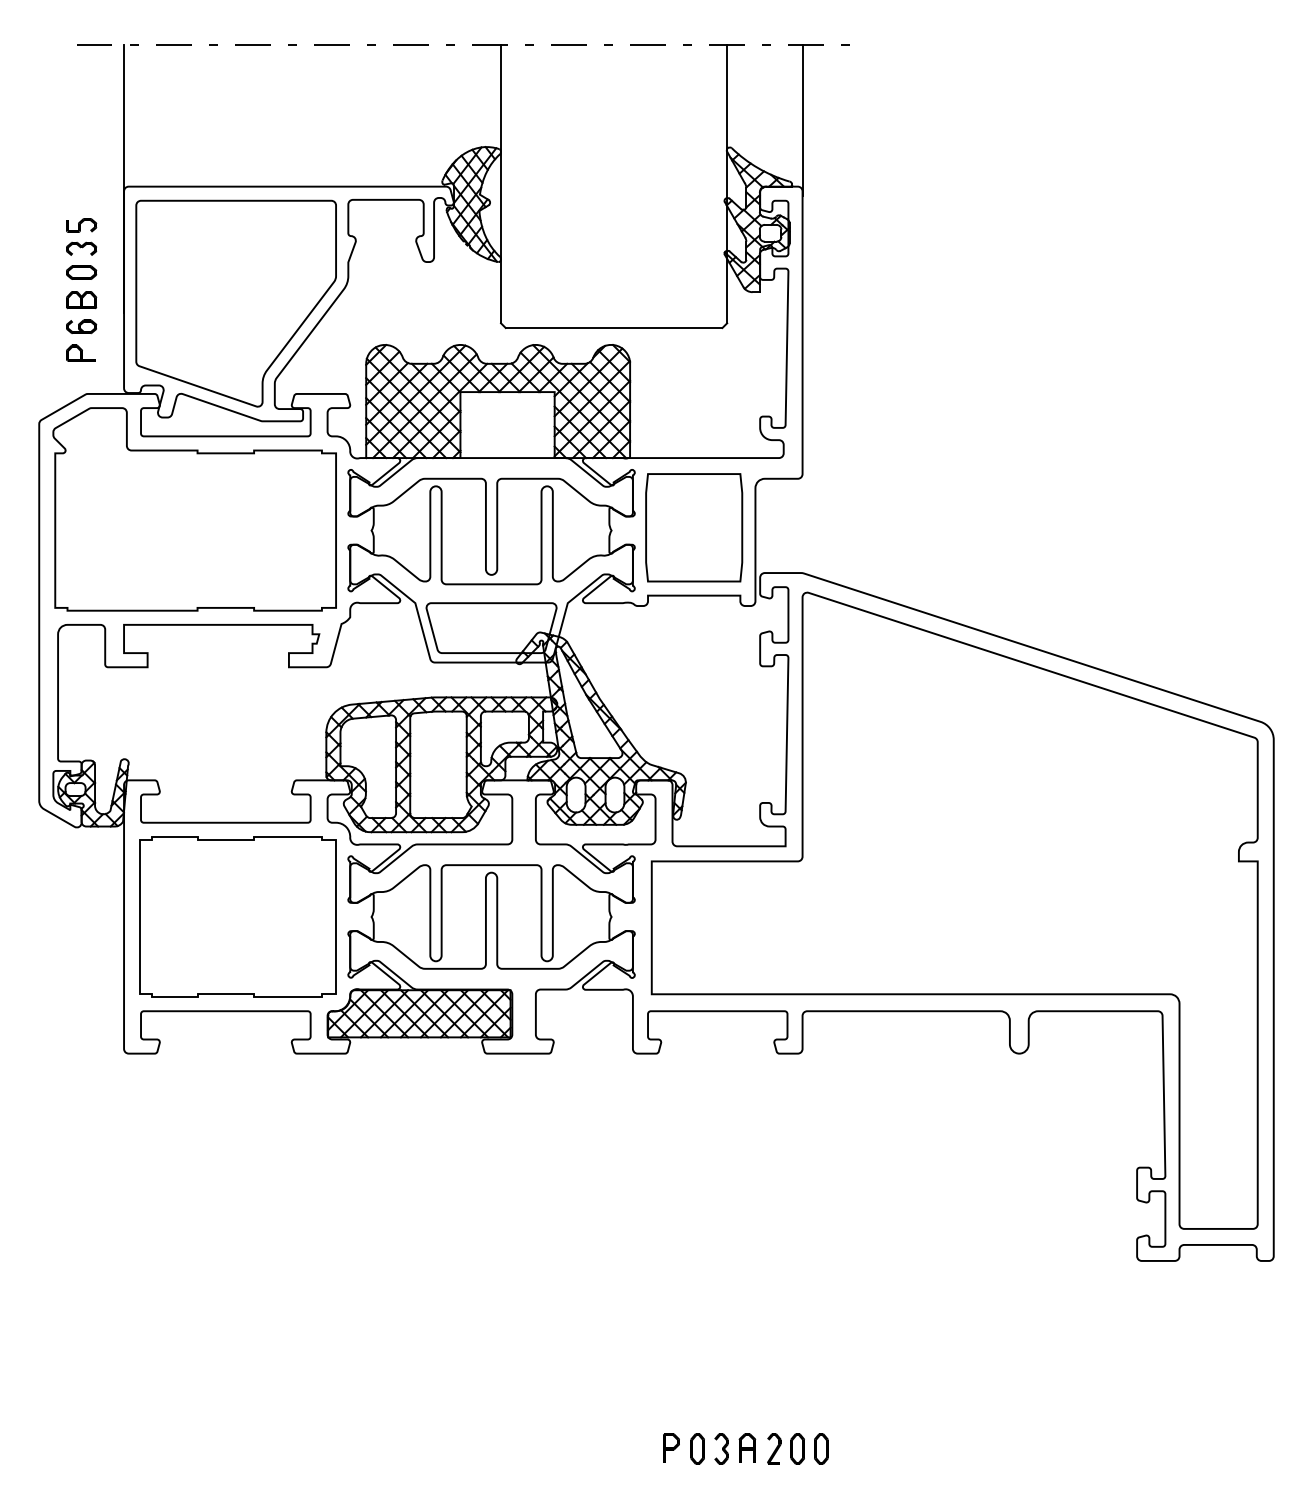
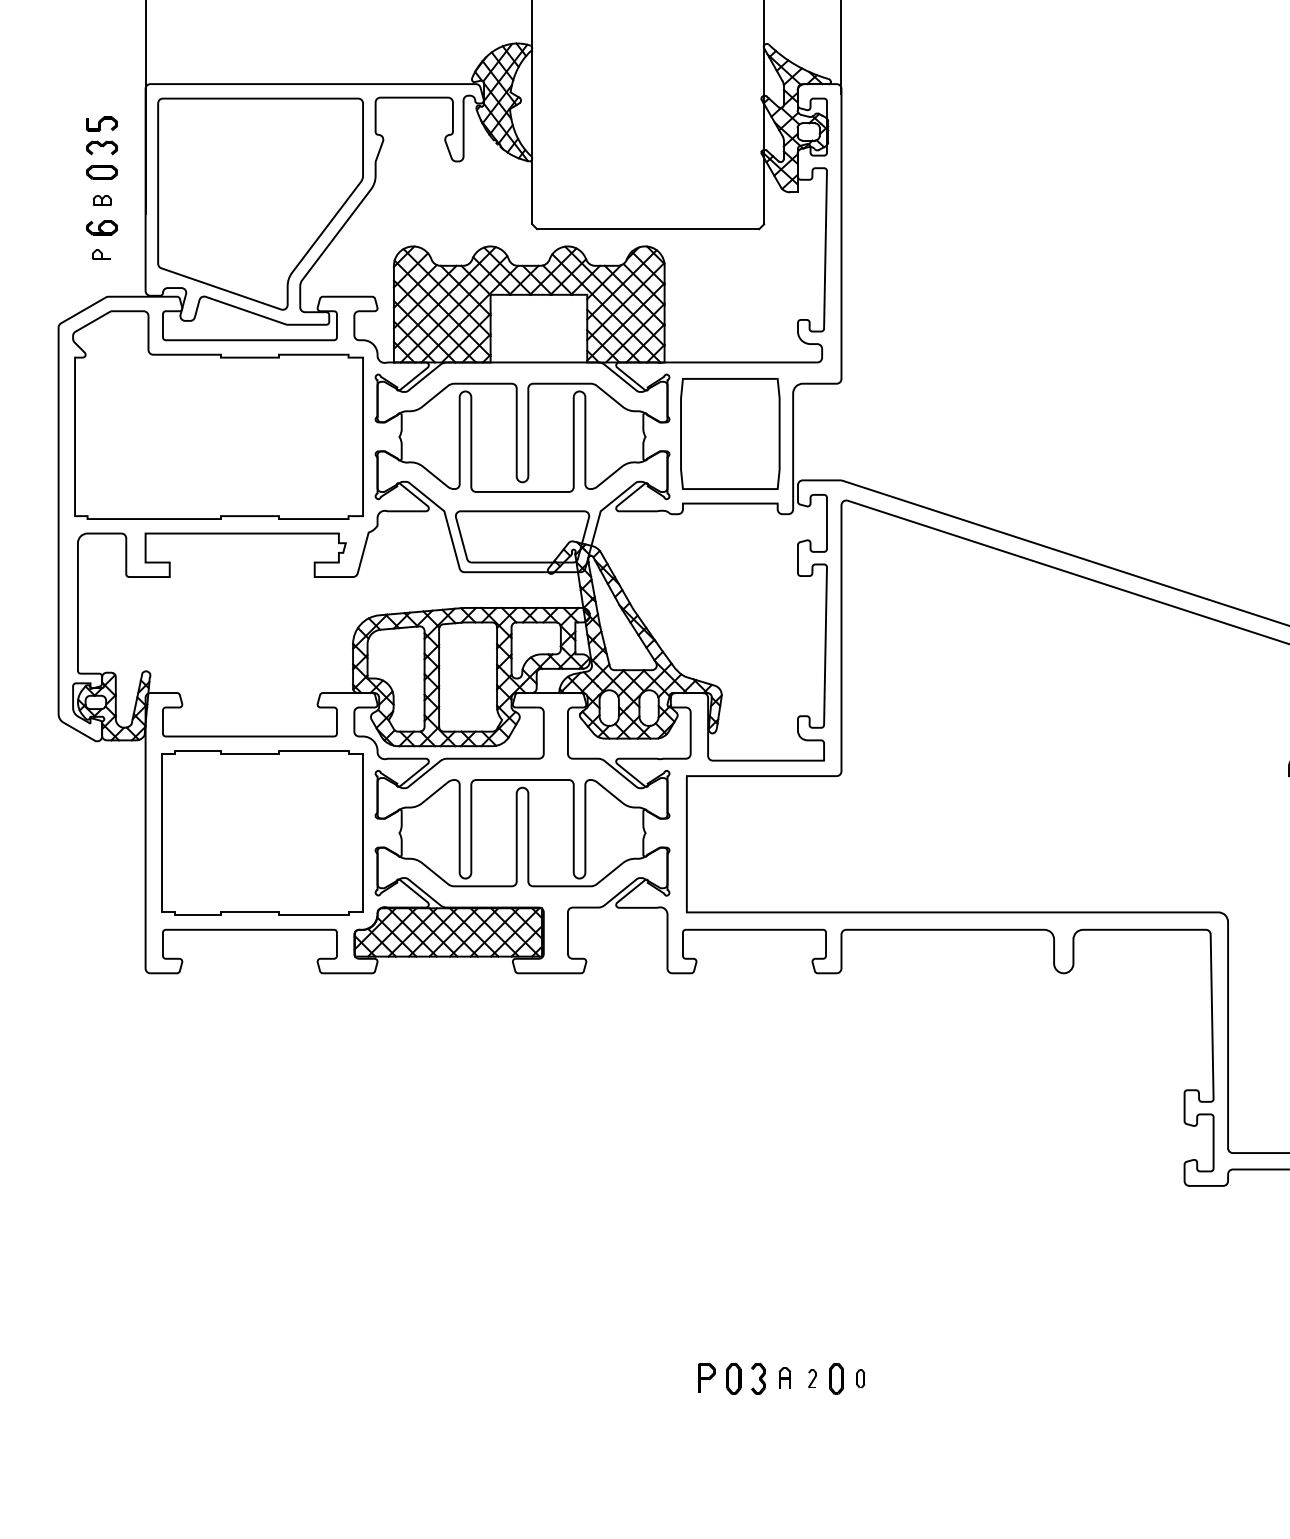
part: (81, 300) -> (101, 200), size x0.6
part: (80, 352) -> (100, 254), size x0.6
part: (747, 1447) -> (785, 1377), size x0.7
part: (774, 1448) -> (812, 1378), size x0.6
part: (821, 1448) -> (860, 1378), size x0.6

